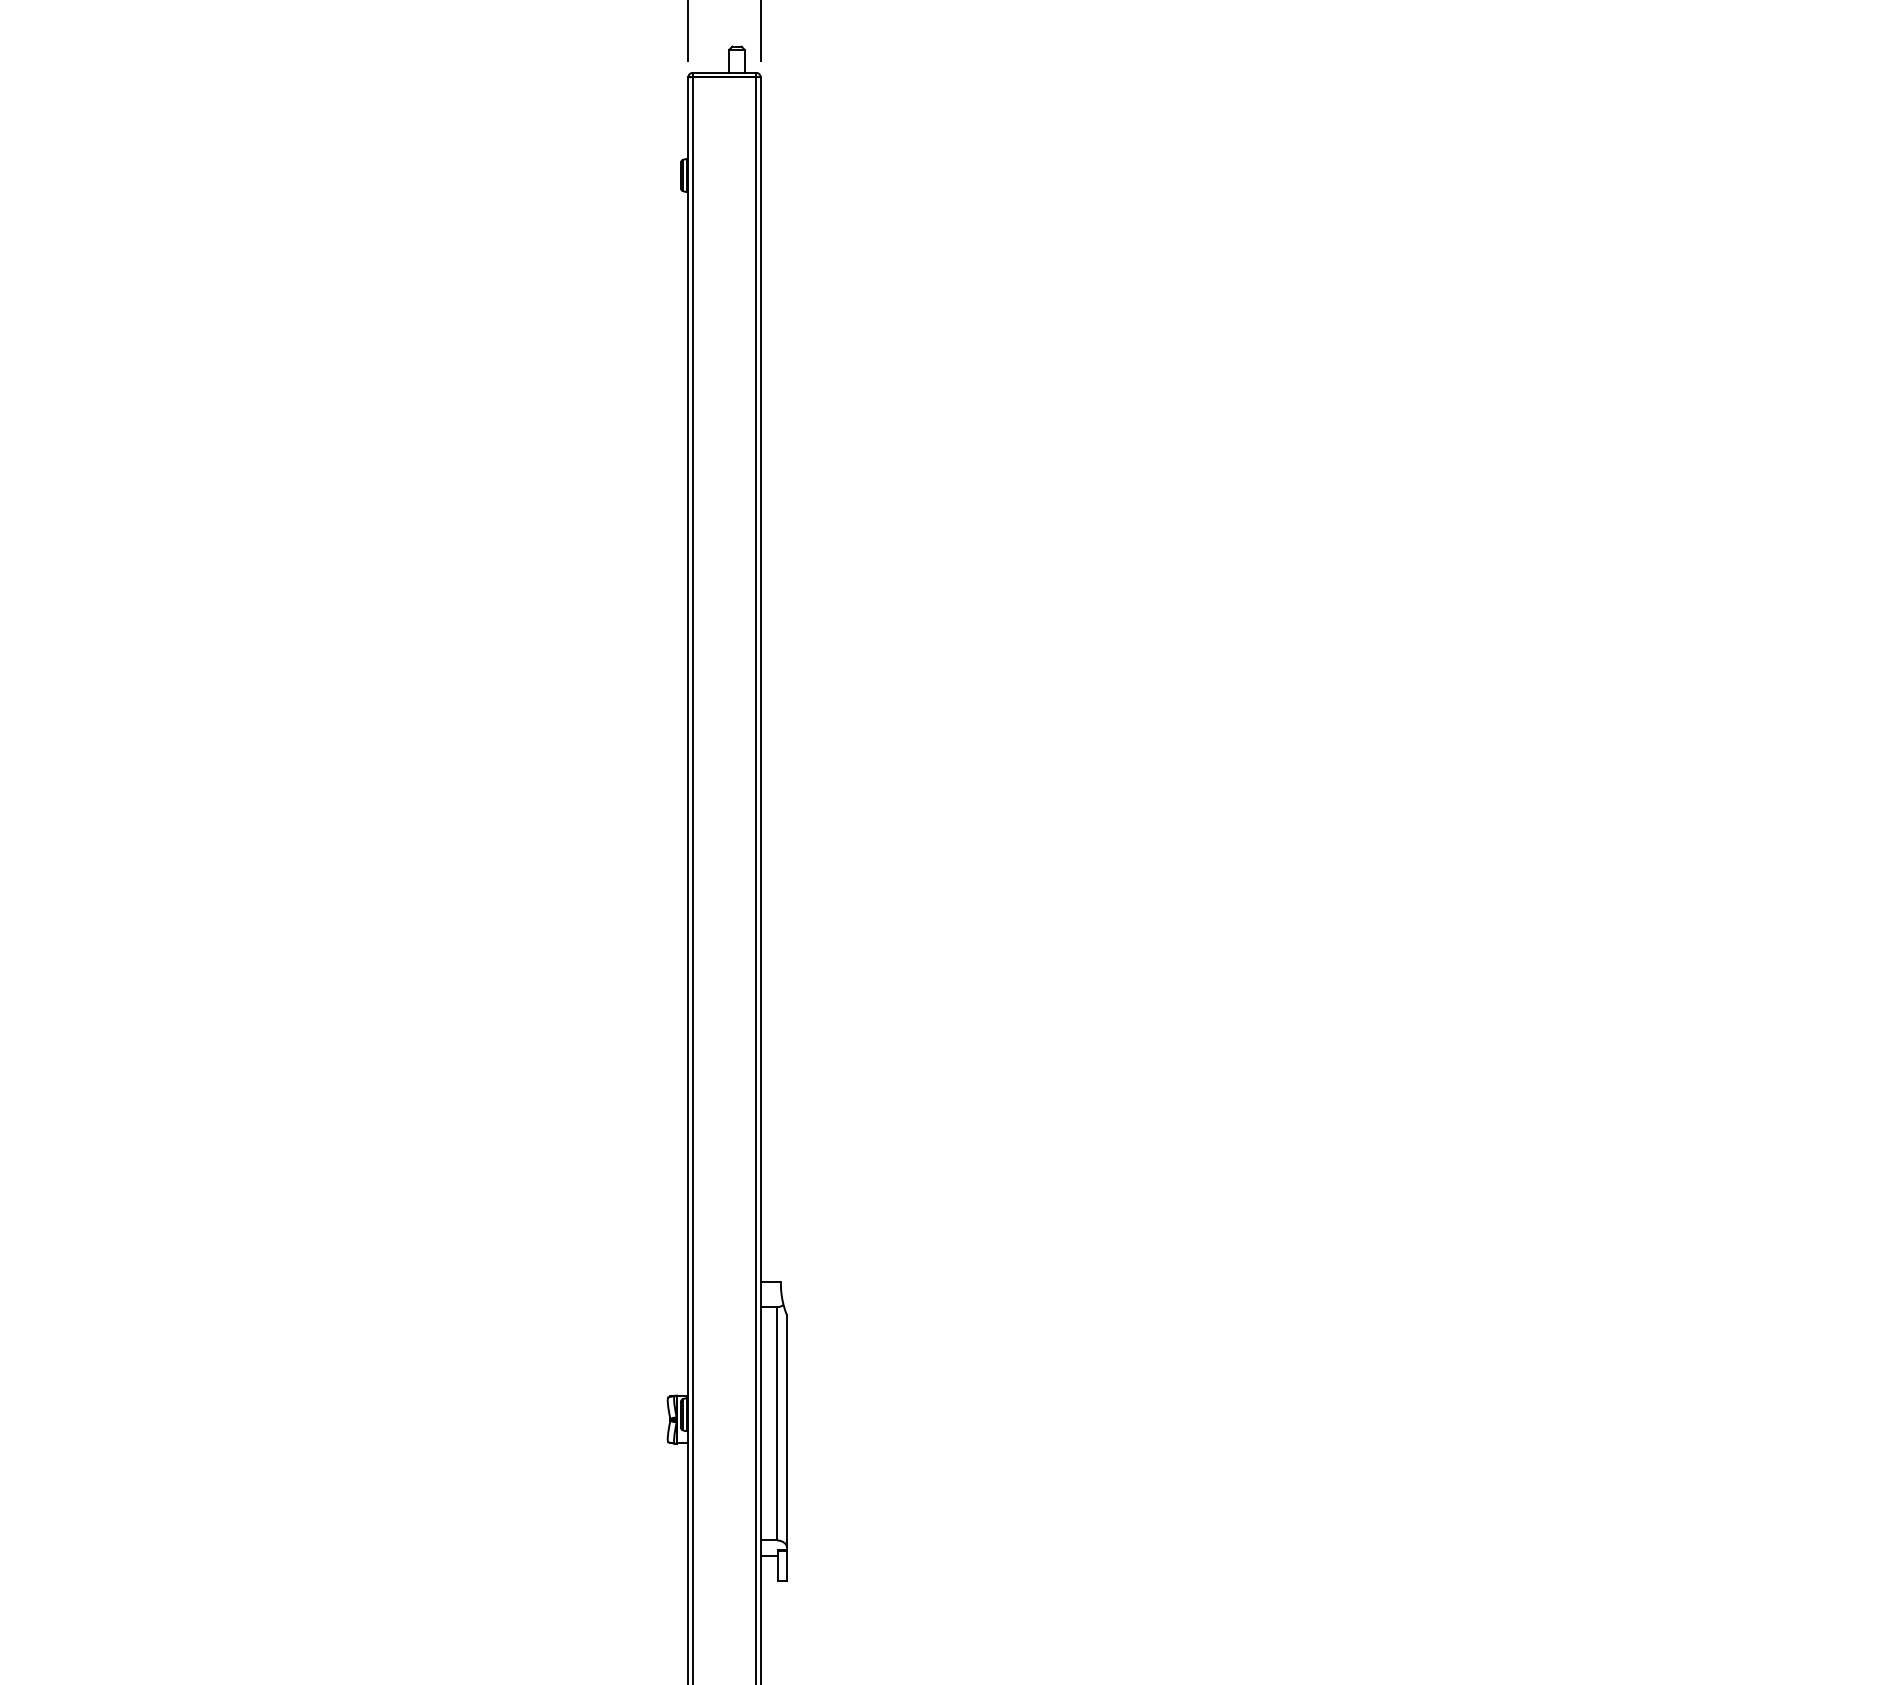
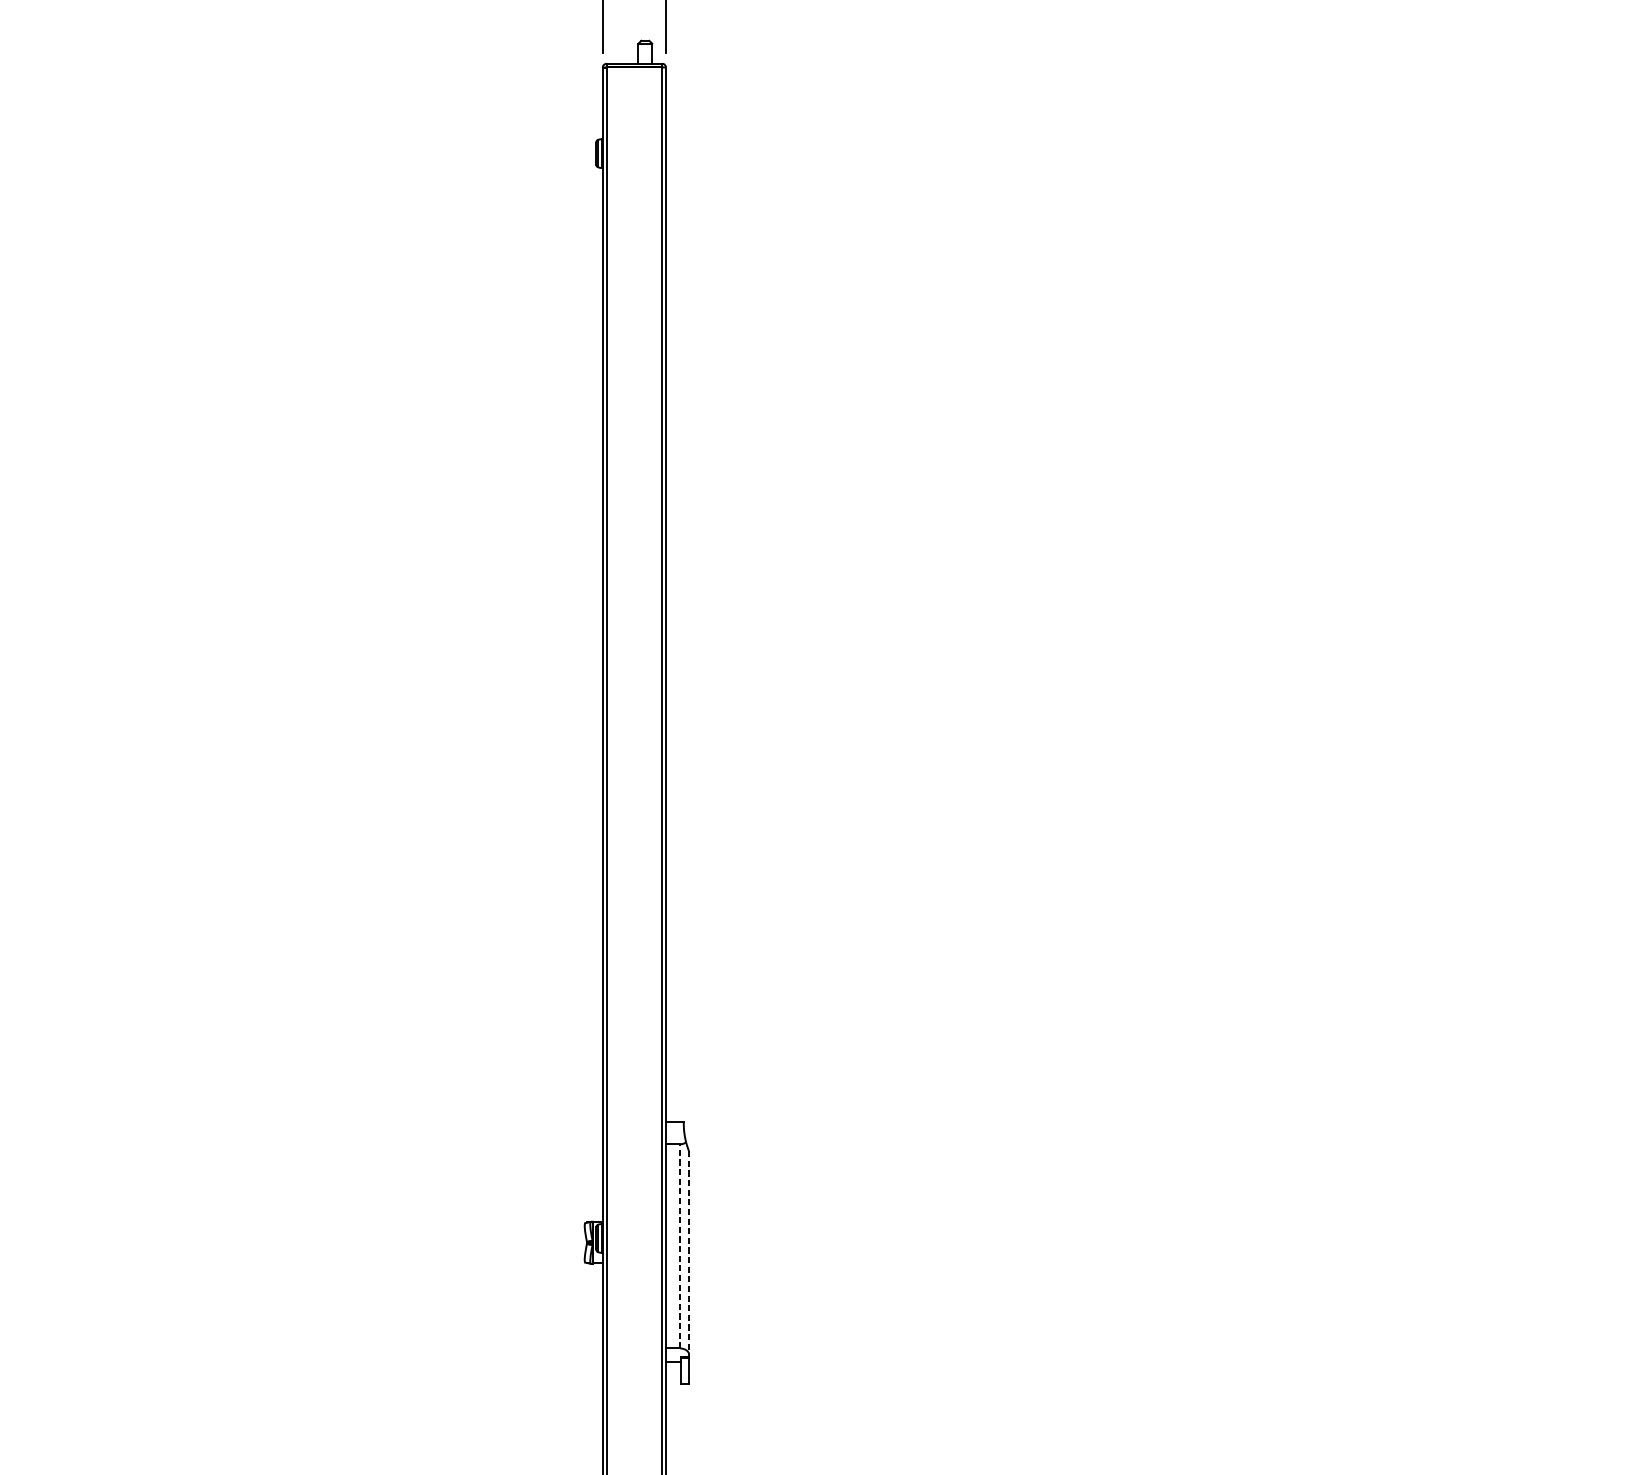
line: (777, 1423) -> (680, 1246), solid -> dashed
line: (786, 1430) -> (688, 1252), solid -> dashed

